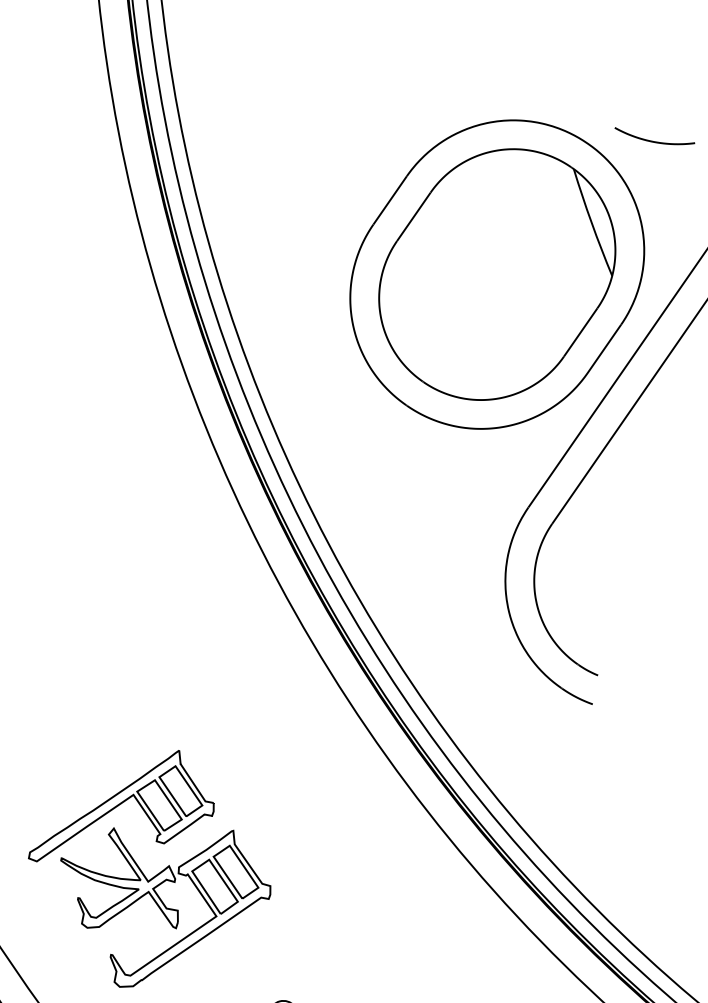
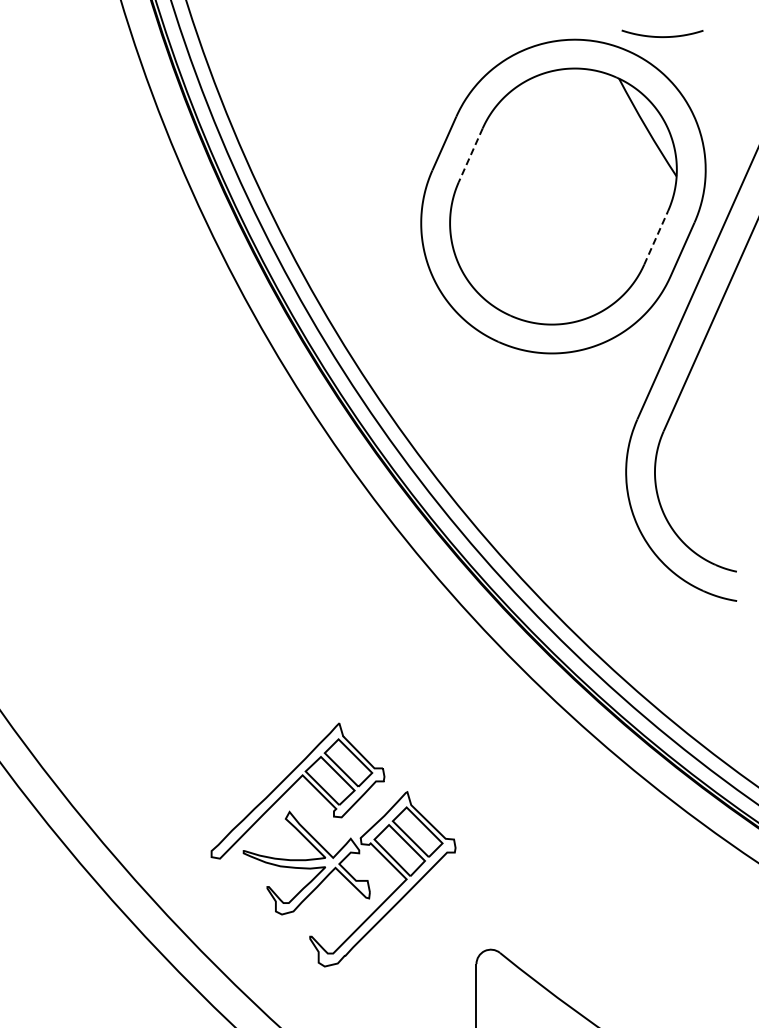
curve: (653, 141) -> (662, 36), moved
line: (413, 217) -> (470, 155), solid -> dashed
line: (581, 332) -> (656, 237), solid -> dashed

